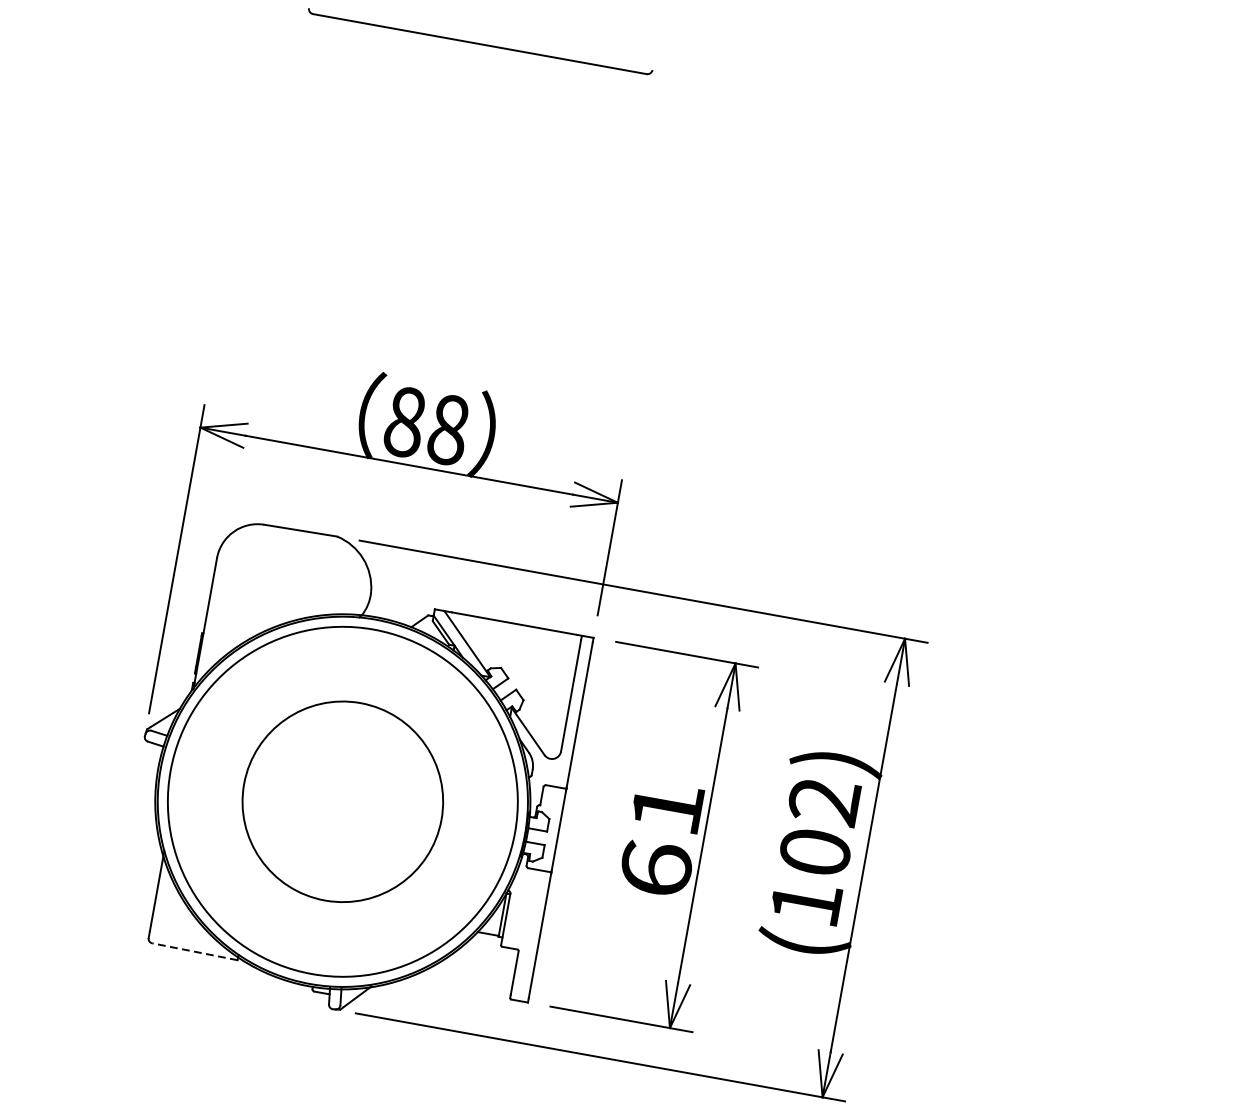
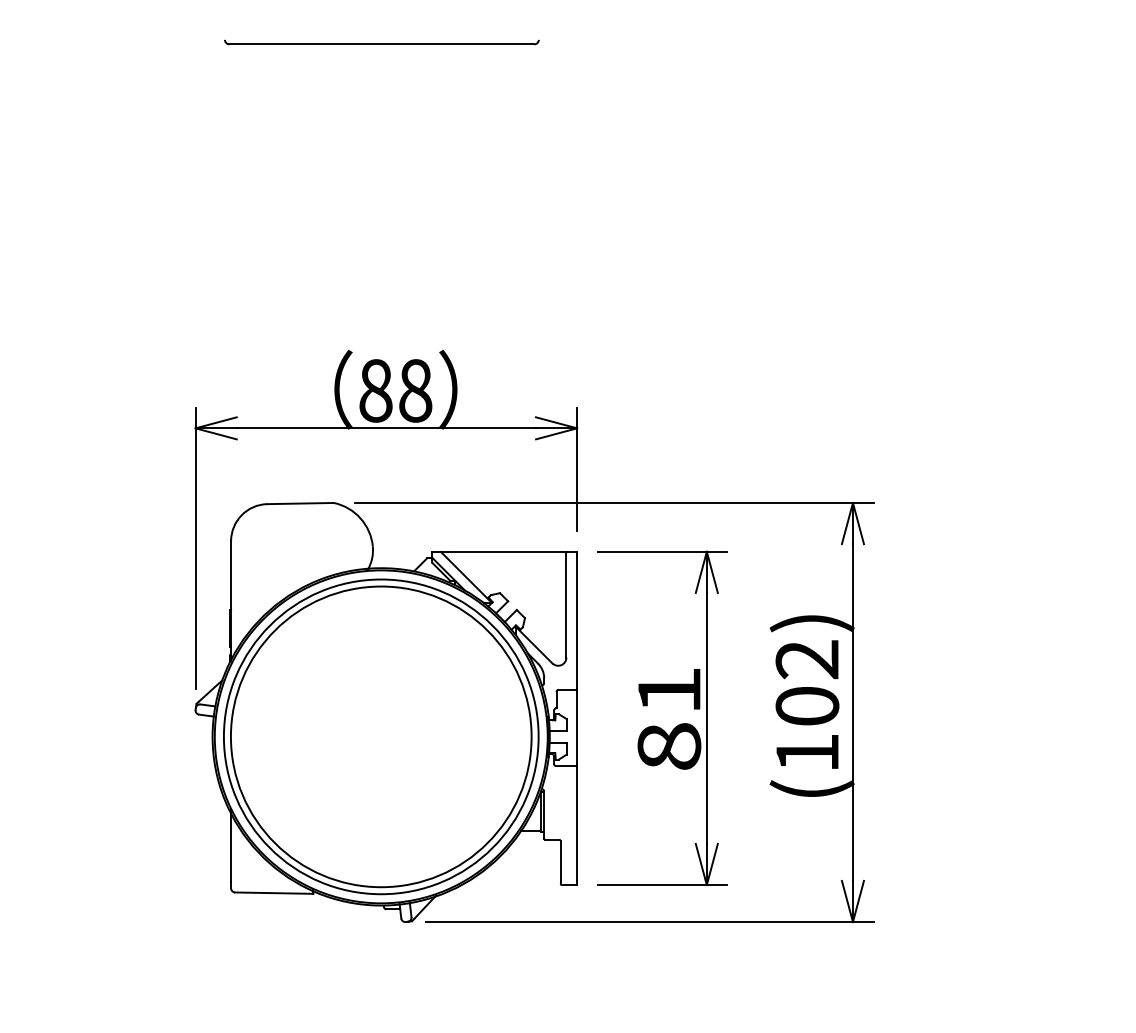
circle: (342, 801) -> (380, 736), size x1.67
text: (656, 868) -> (669, 745), 61 -> 81
line: (194, 952) -> (273, 893), dashed -> solid

